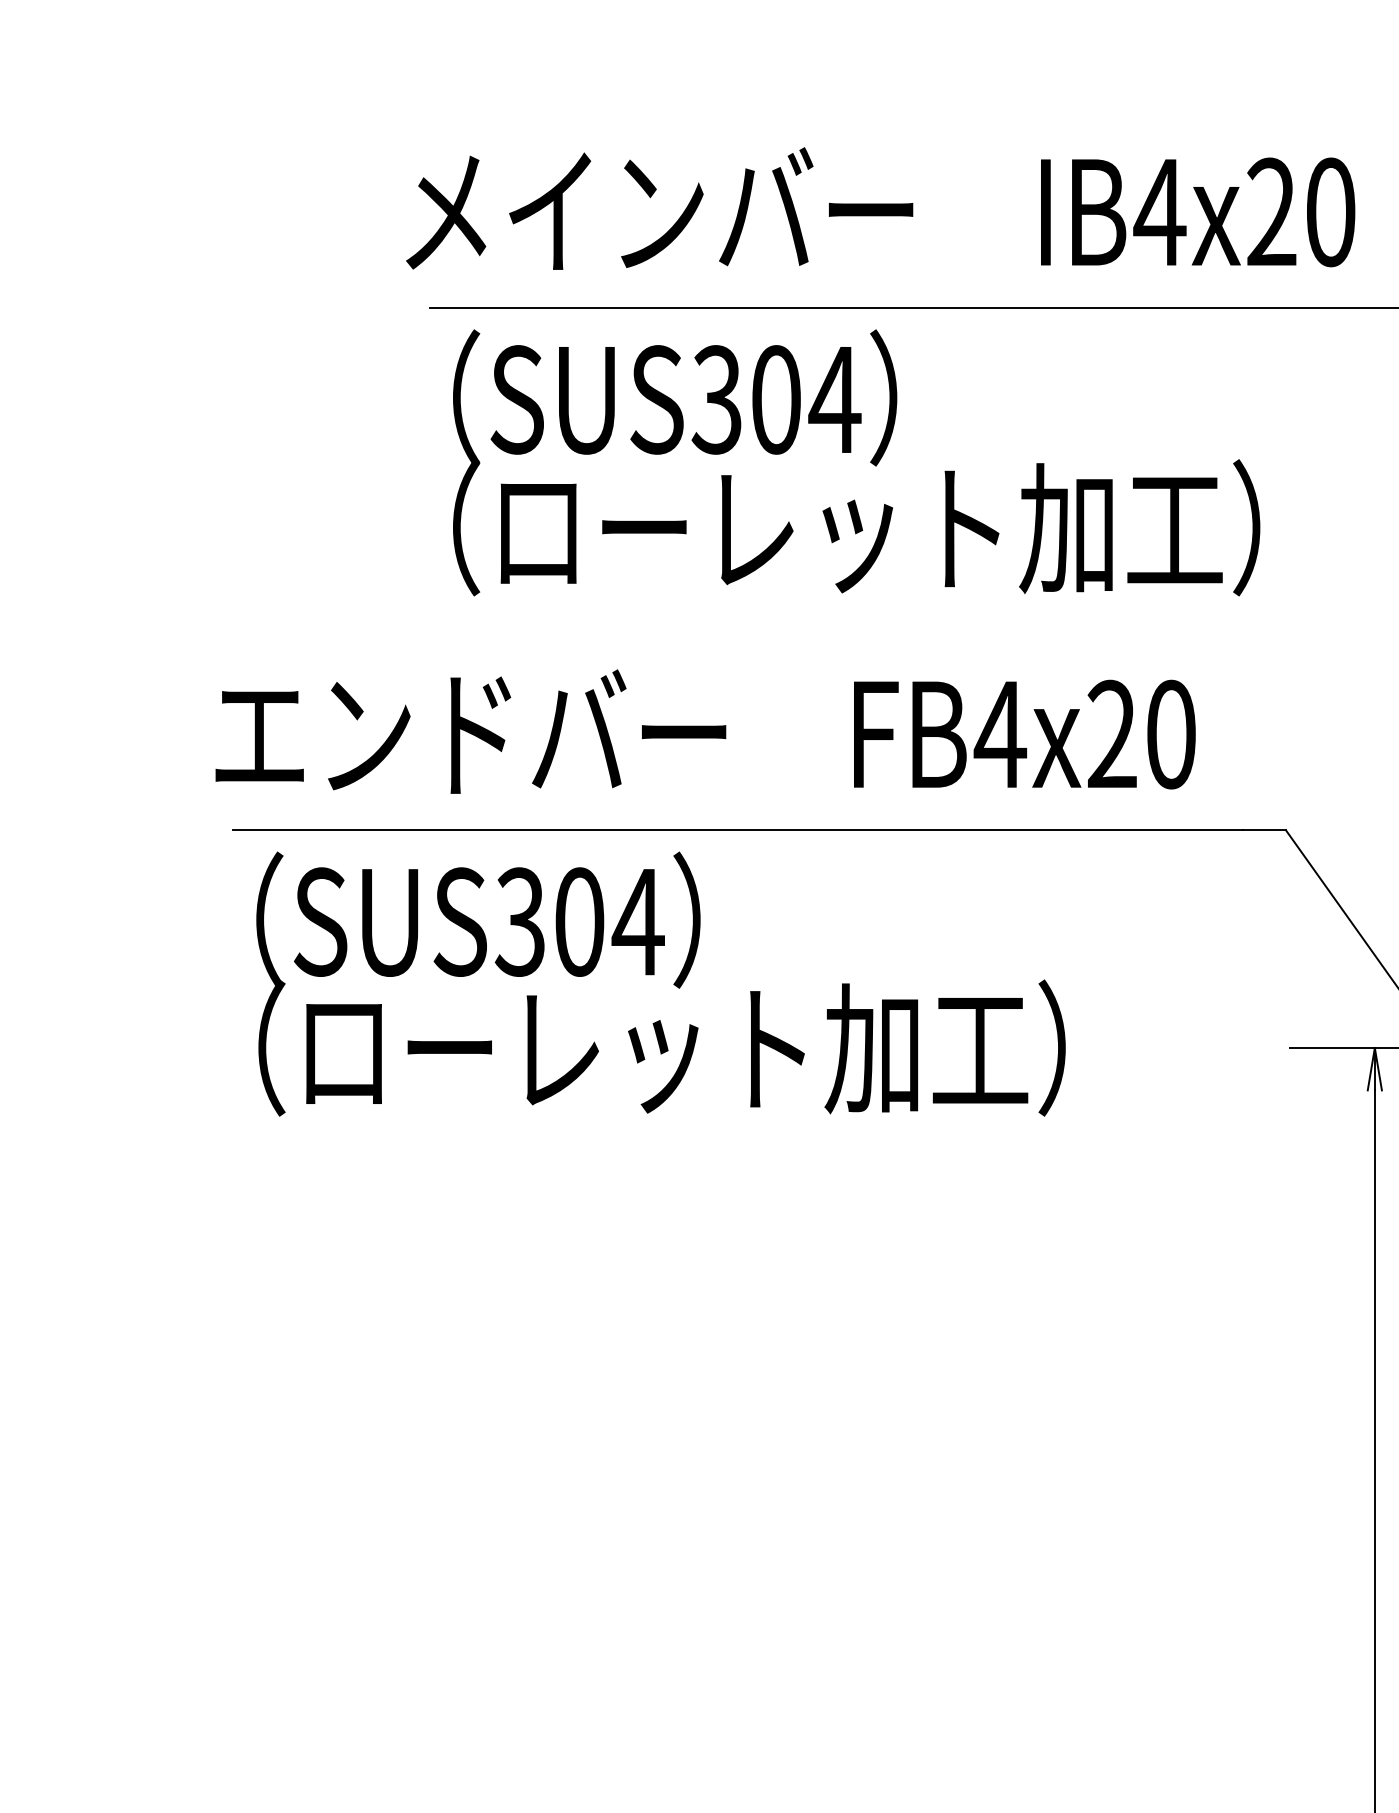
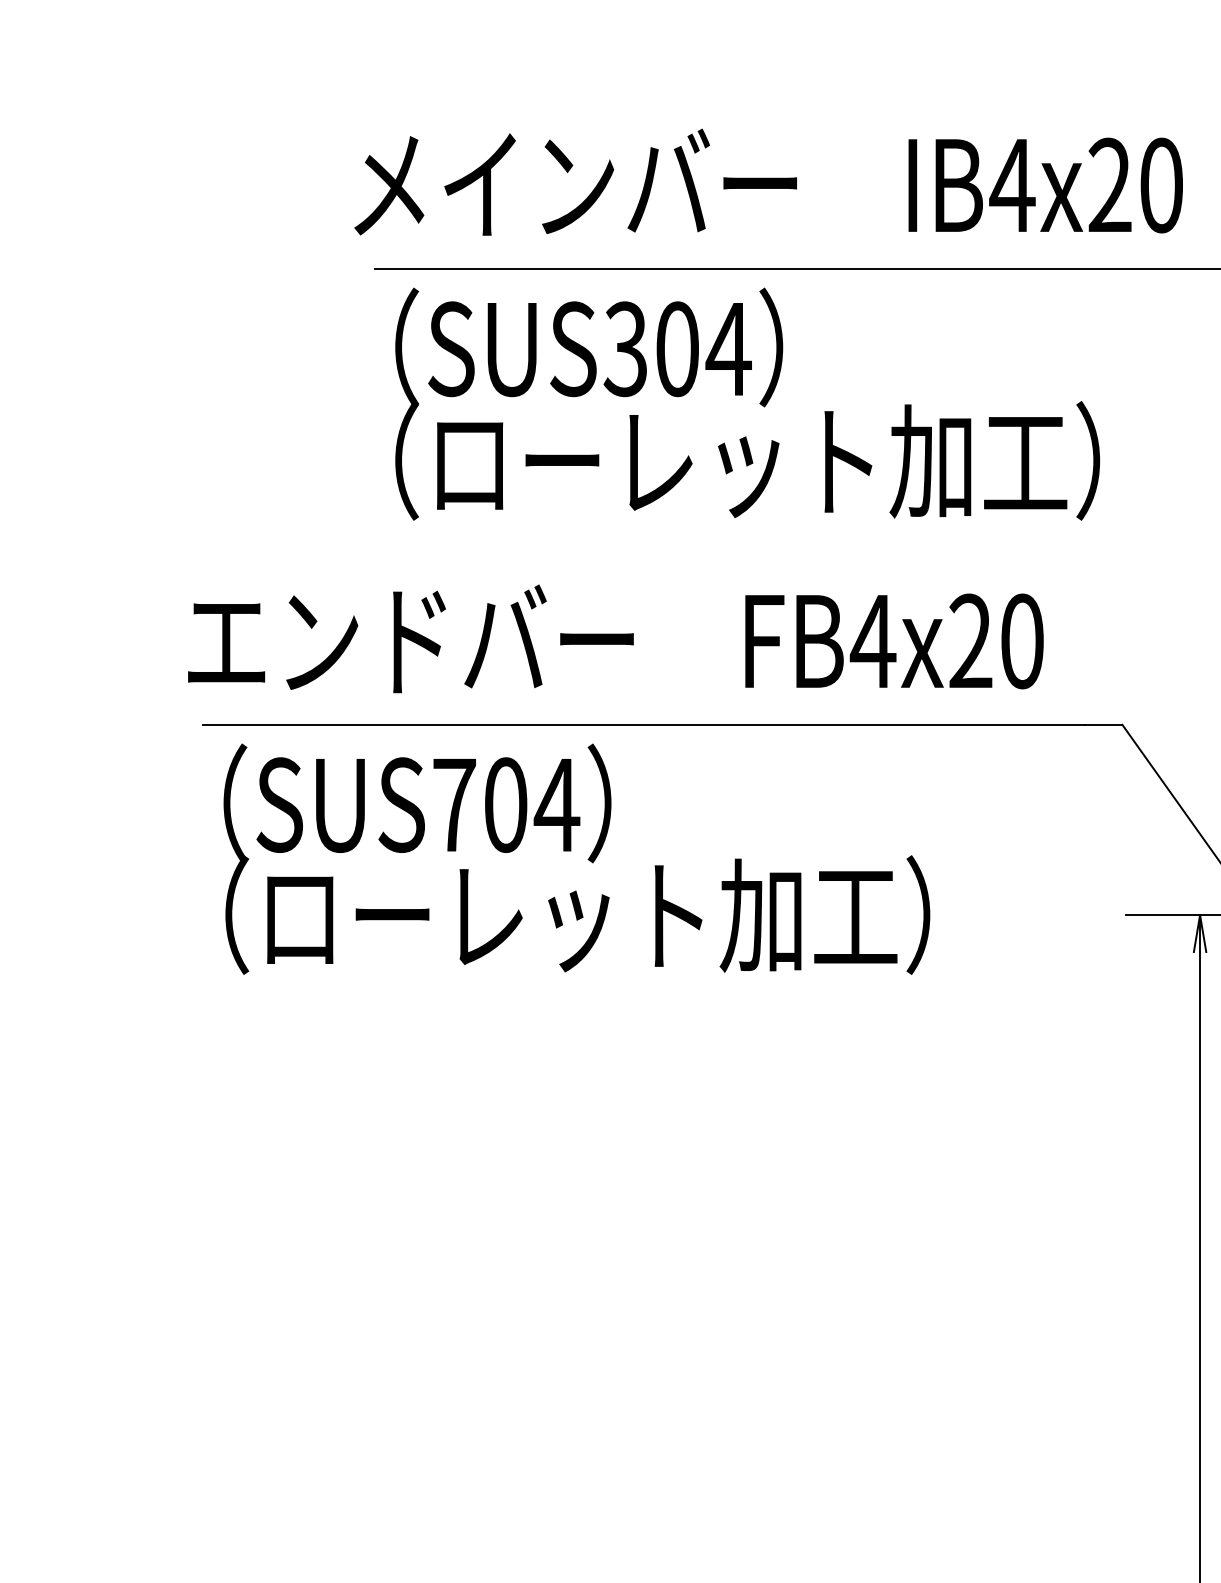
text: (519, 921) -> (453, 804), SUS304 -> SUS704

